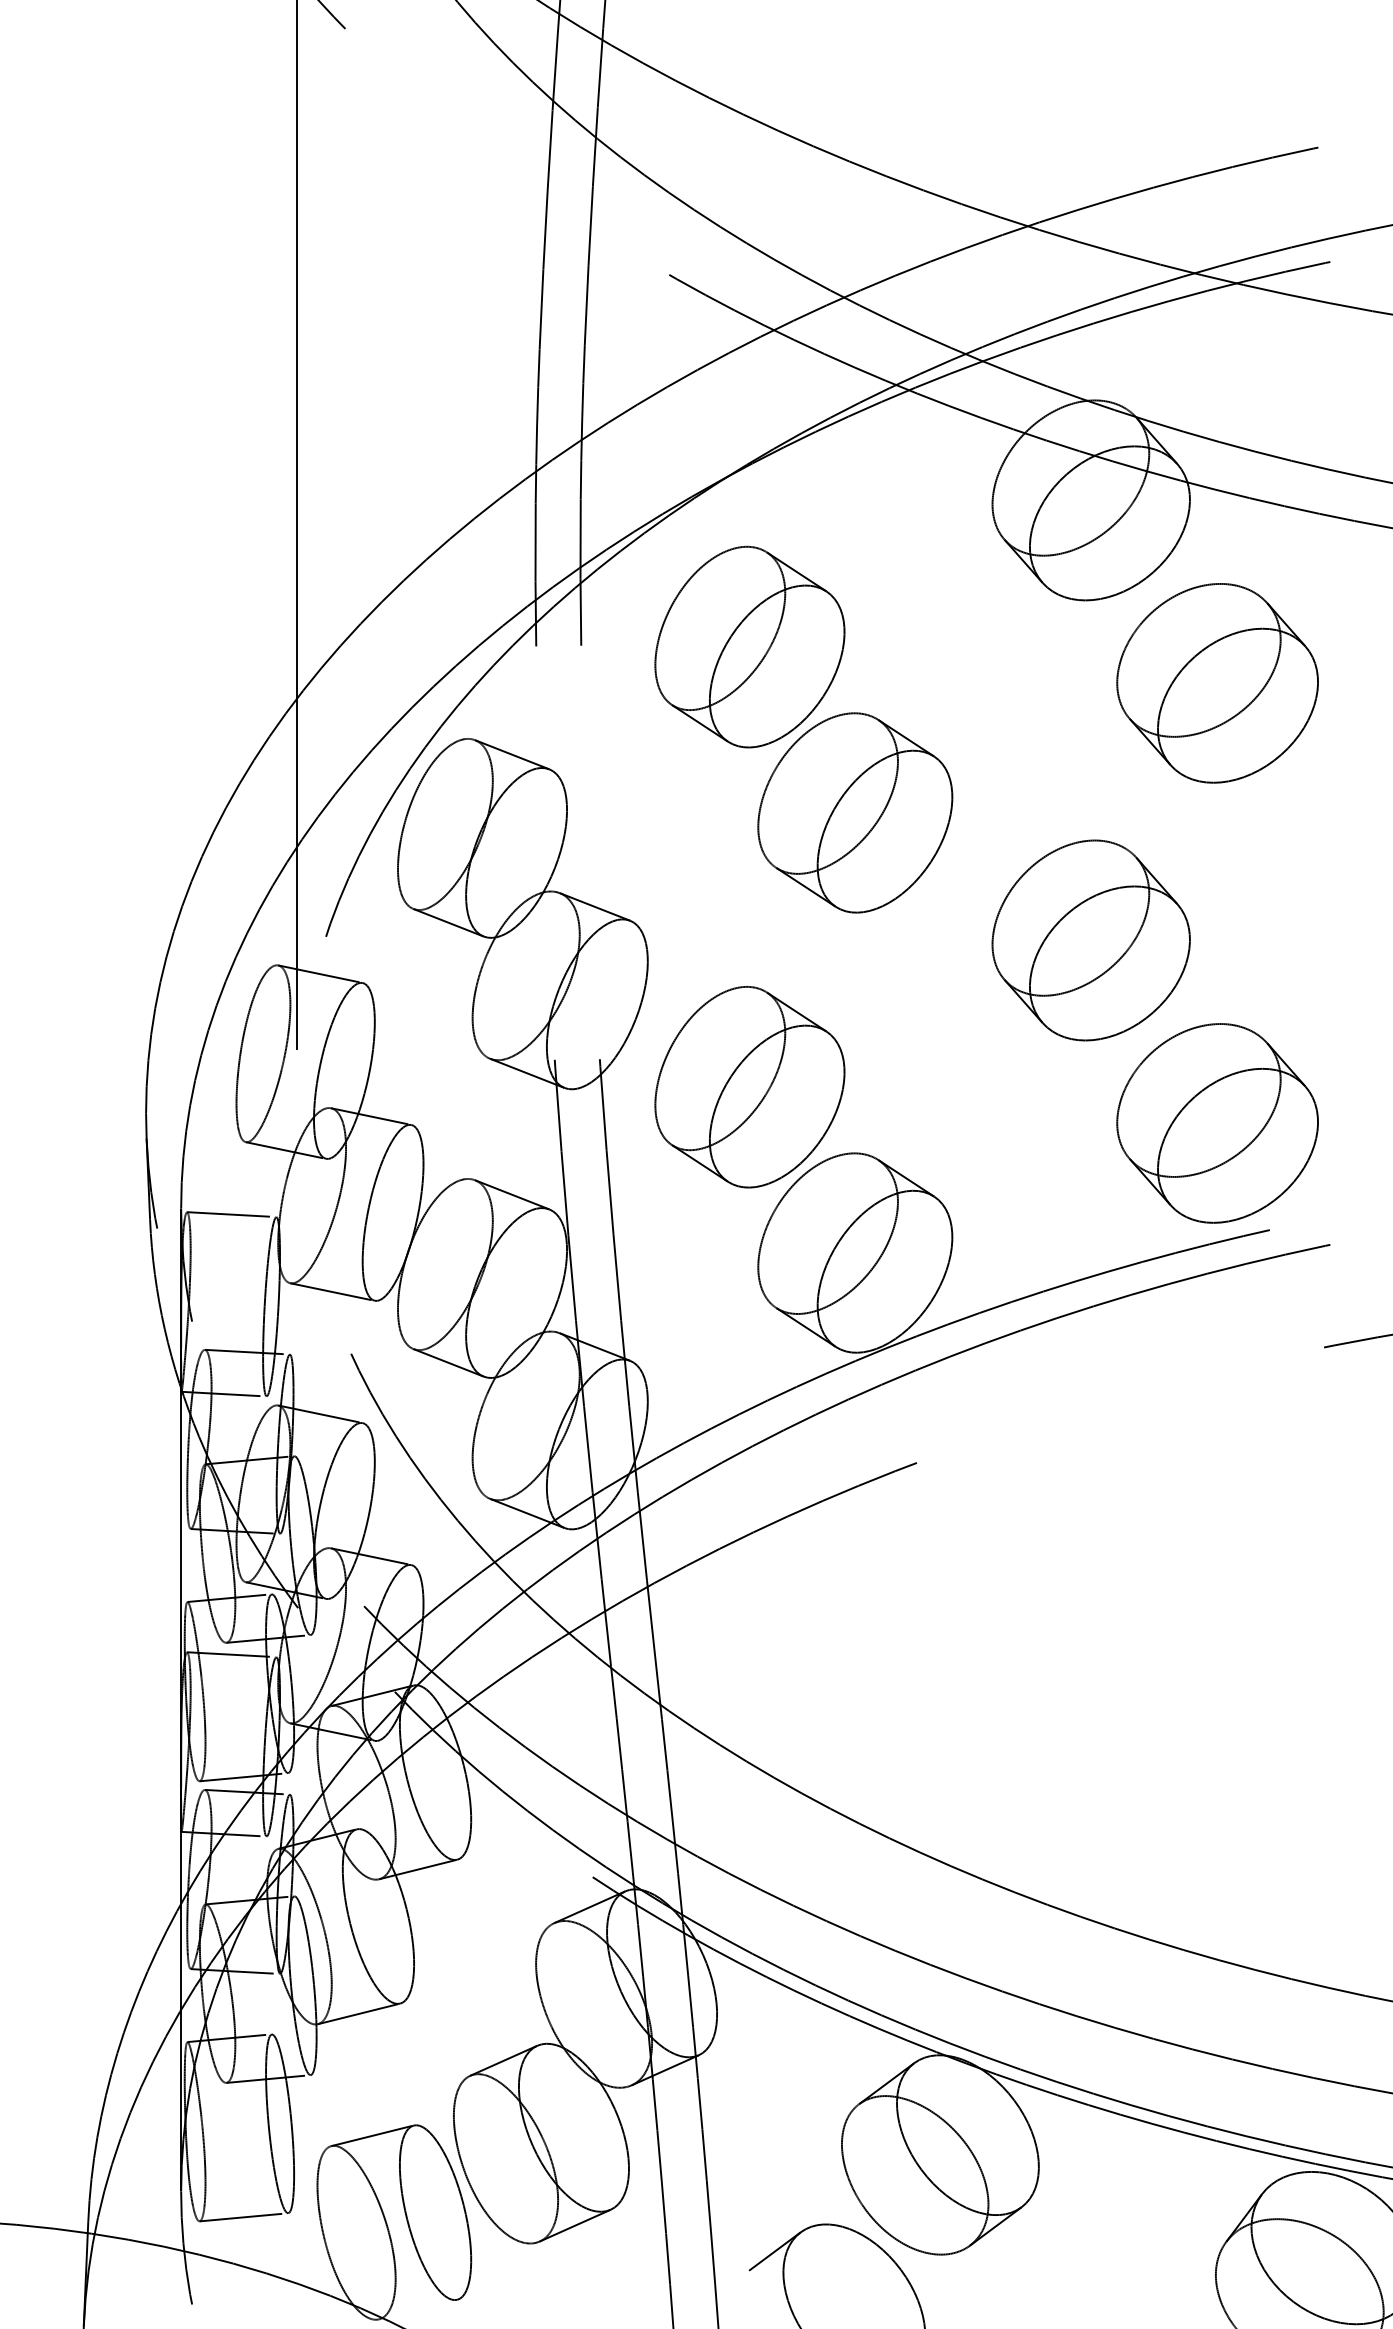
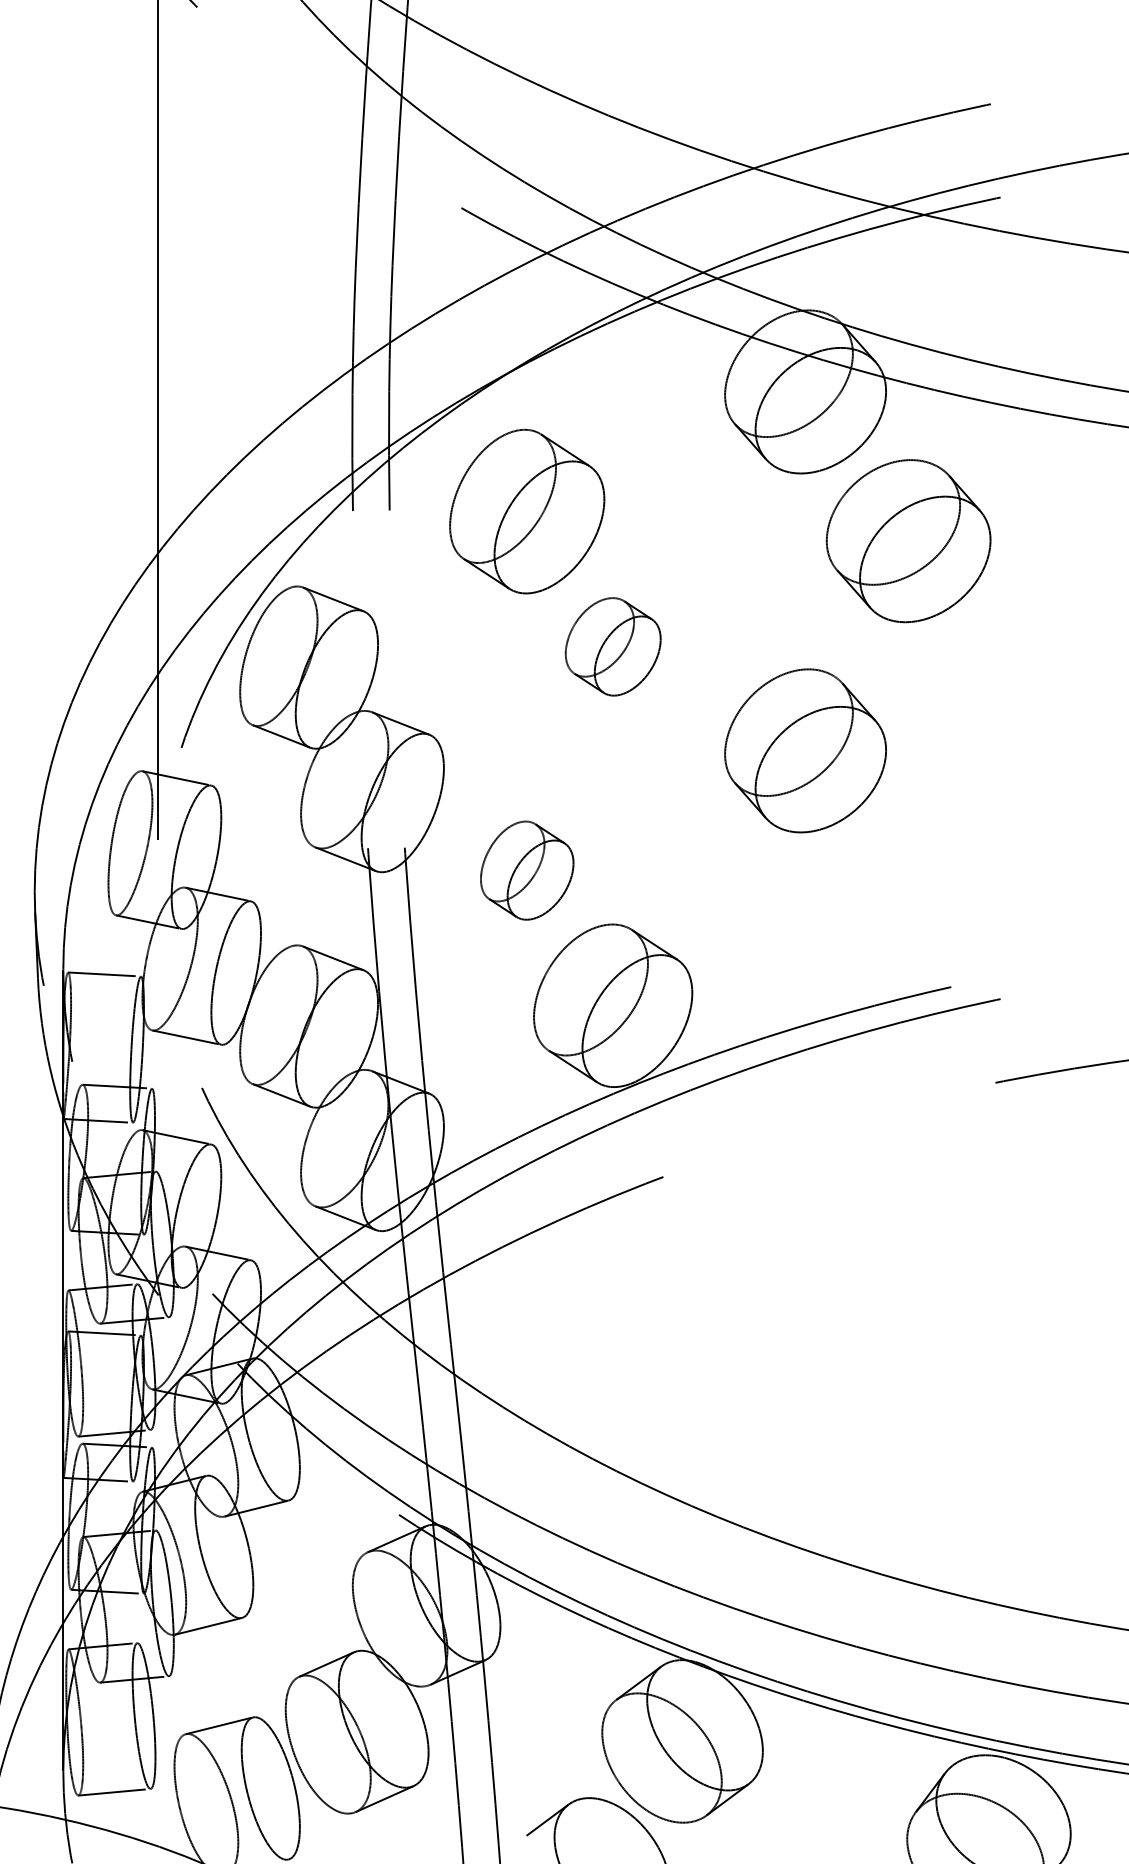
part: (855, 812) -> (613, 646), size x0.6
part: (749, 1087) -> (526, 870), size x0.6
part: (1217, 1123) -> (908, 900), removed

